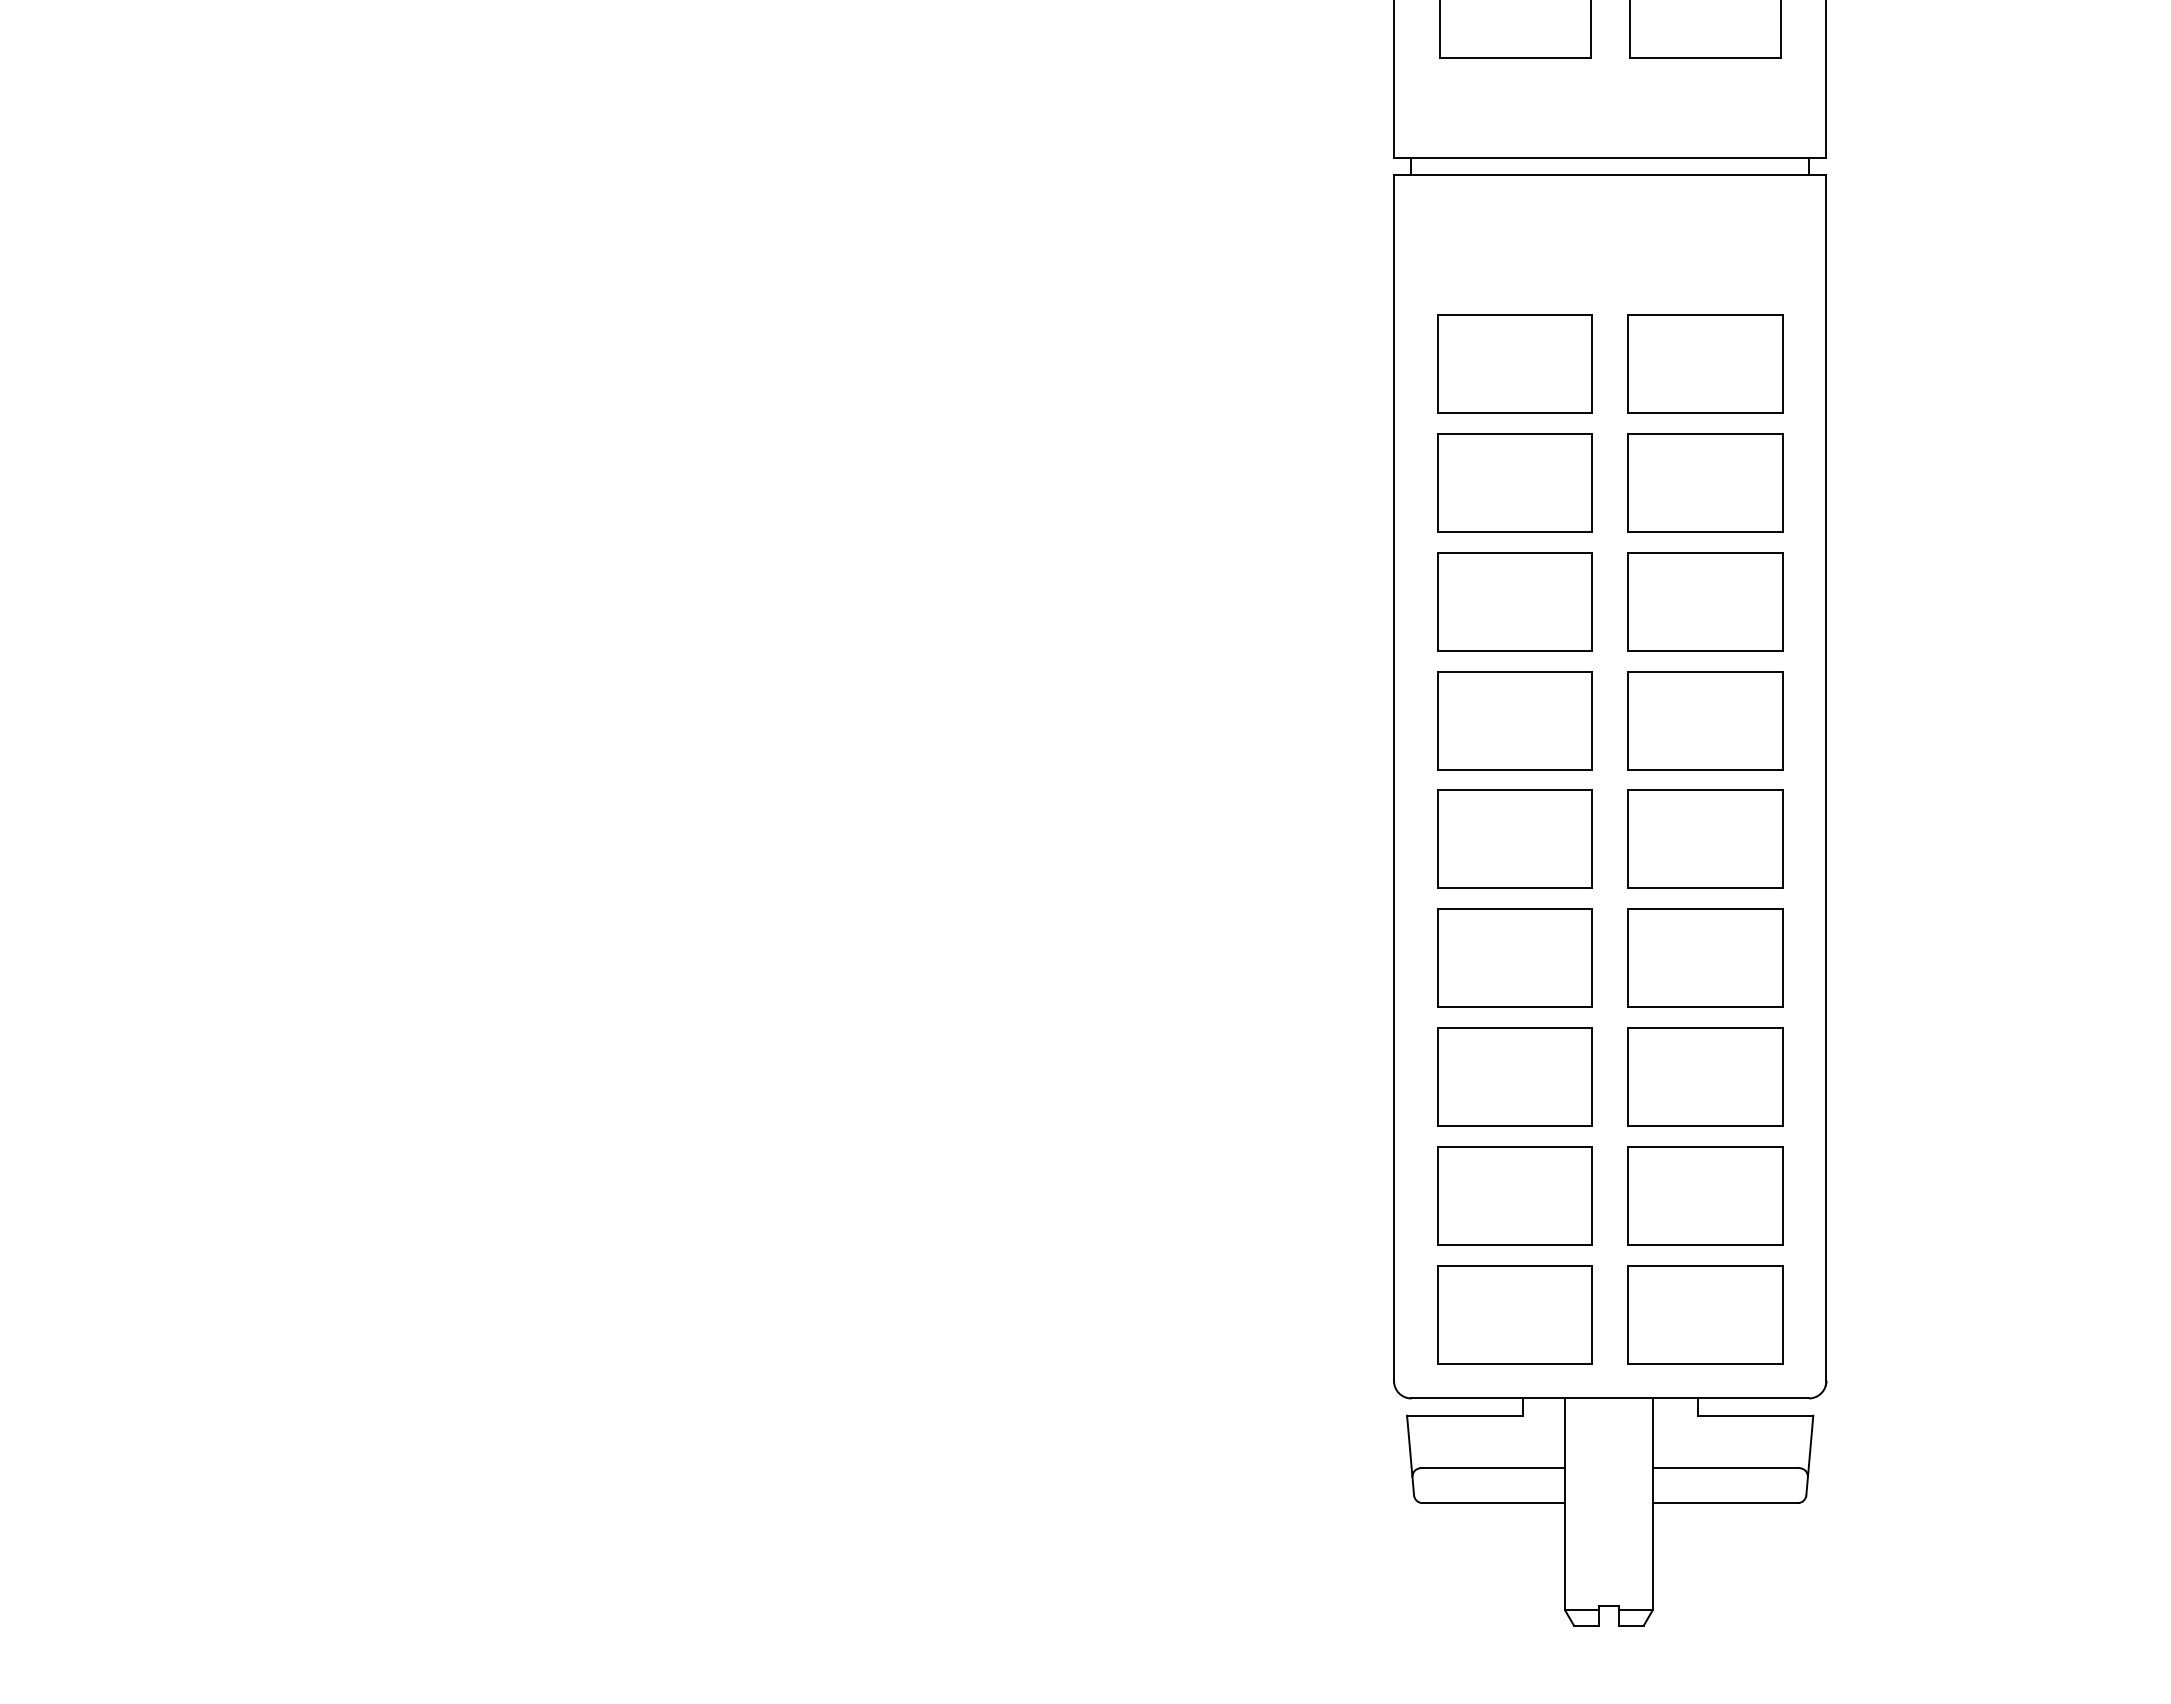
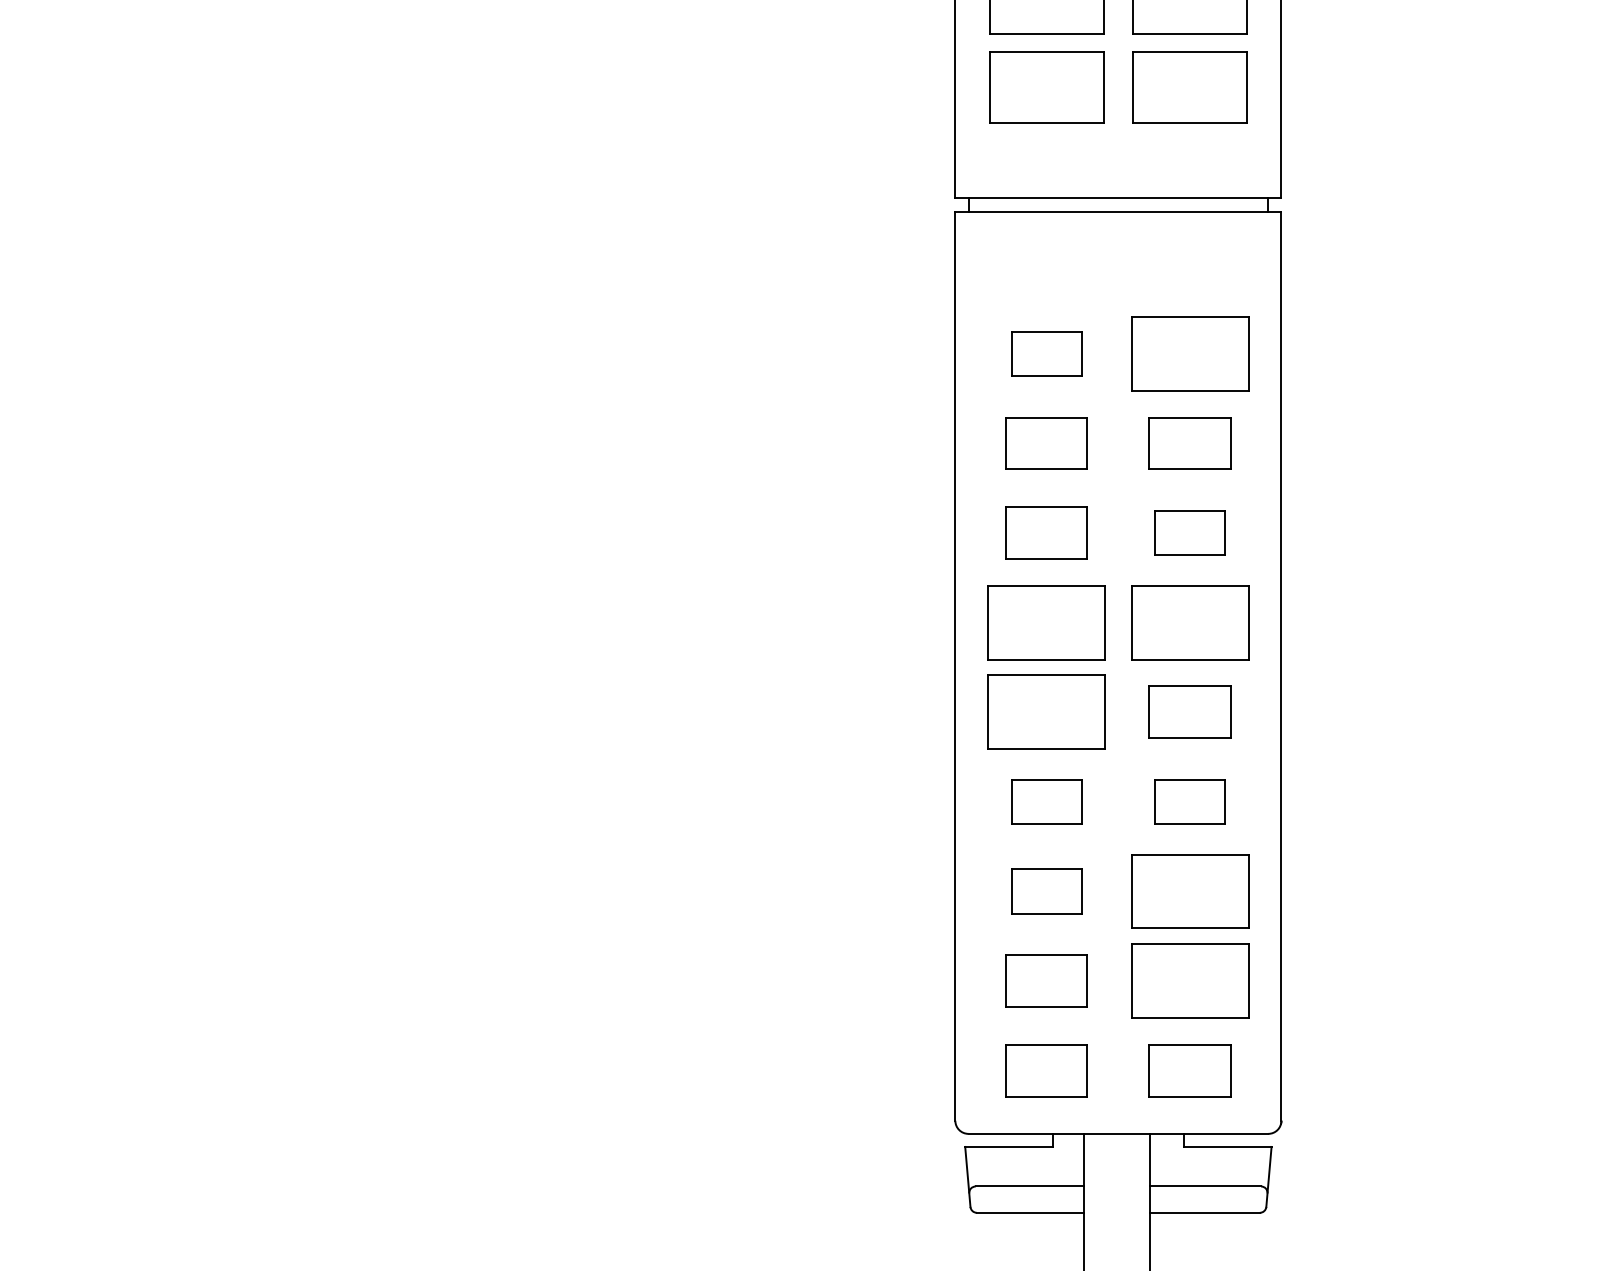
part: (1514, 363) -> (1046, 353), size x0.6
part: (1514, 482) -> (1046, 443), size x0.7
part: (1705, 482) -> (1190, 443), size x0.7
part: (1514, 601) -> (1046, 532), size x0.7
part: (1705, 601) -> (1190, 532), size x0.6
part: (1705, 838) -> (1190, 711), size x0.7
part: (1514, 957) -> (1046, 801), size x0.6
part: (1705, 957) -> (1190, 801), size x0.6
part: (1514, 1076) -> (1046, 891), size x0.6
part: (1514, 1195) -> (1046, 980), size x0.7
part: (1514, 1314) -> (1046, 1070), size x0.7
part: (1705, 1314) -> (1190, 1070), size x0.7

